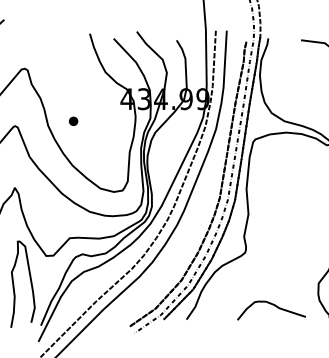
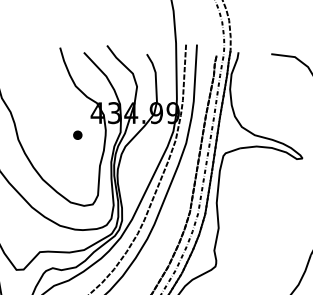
part: (73, 120) -> (77, 134), moved

